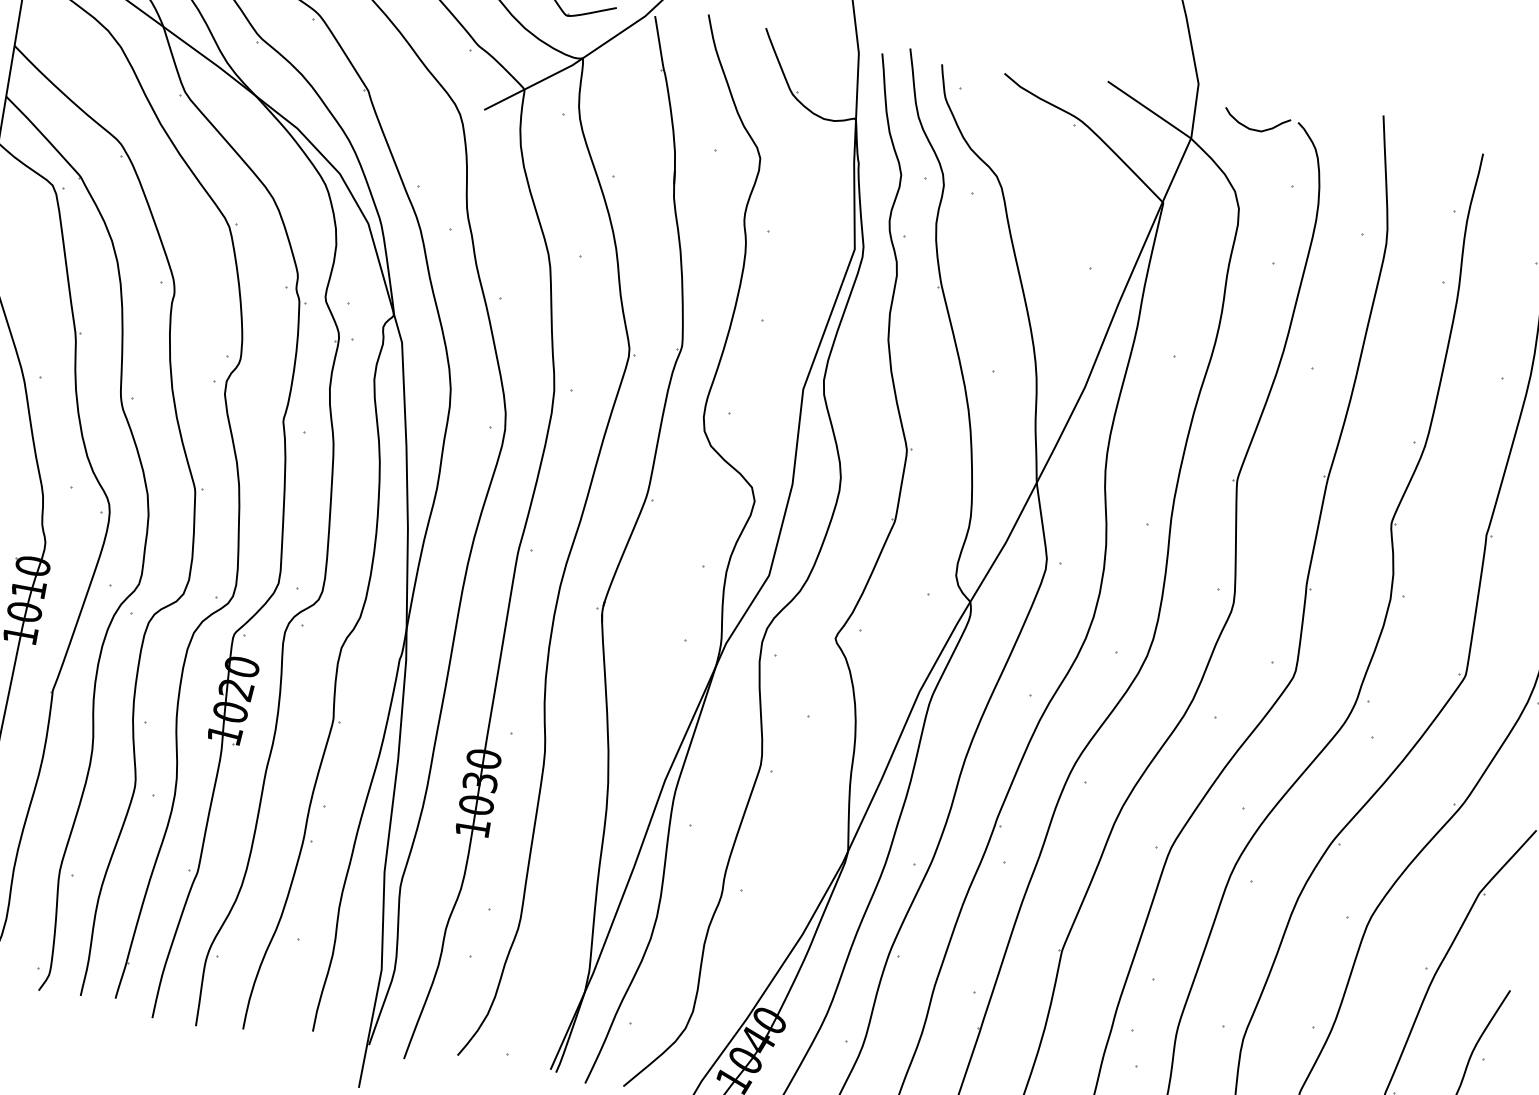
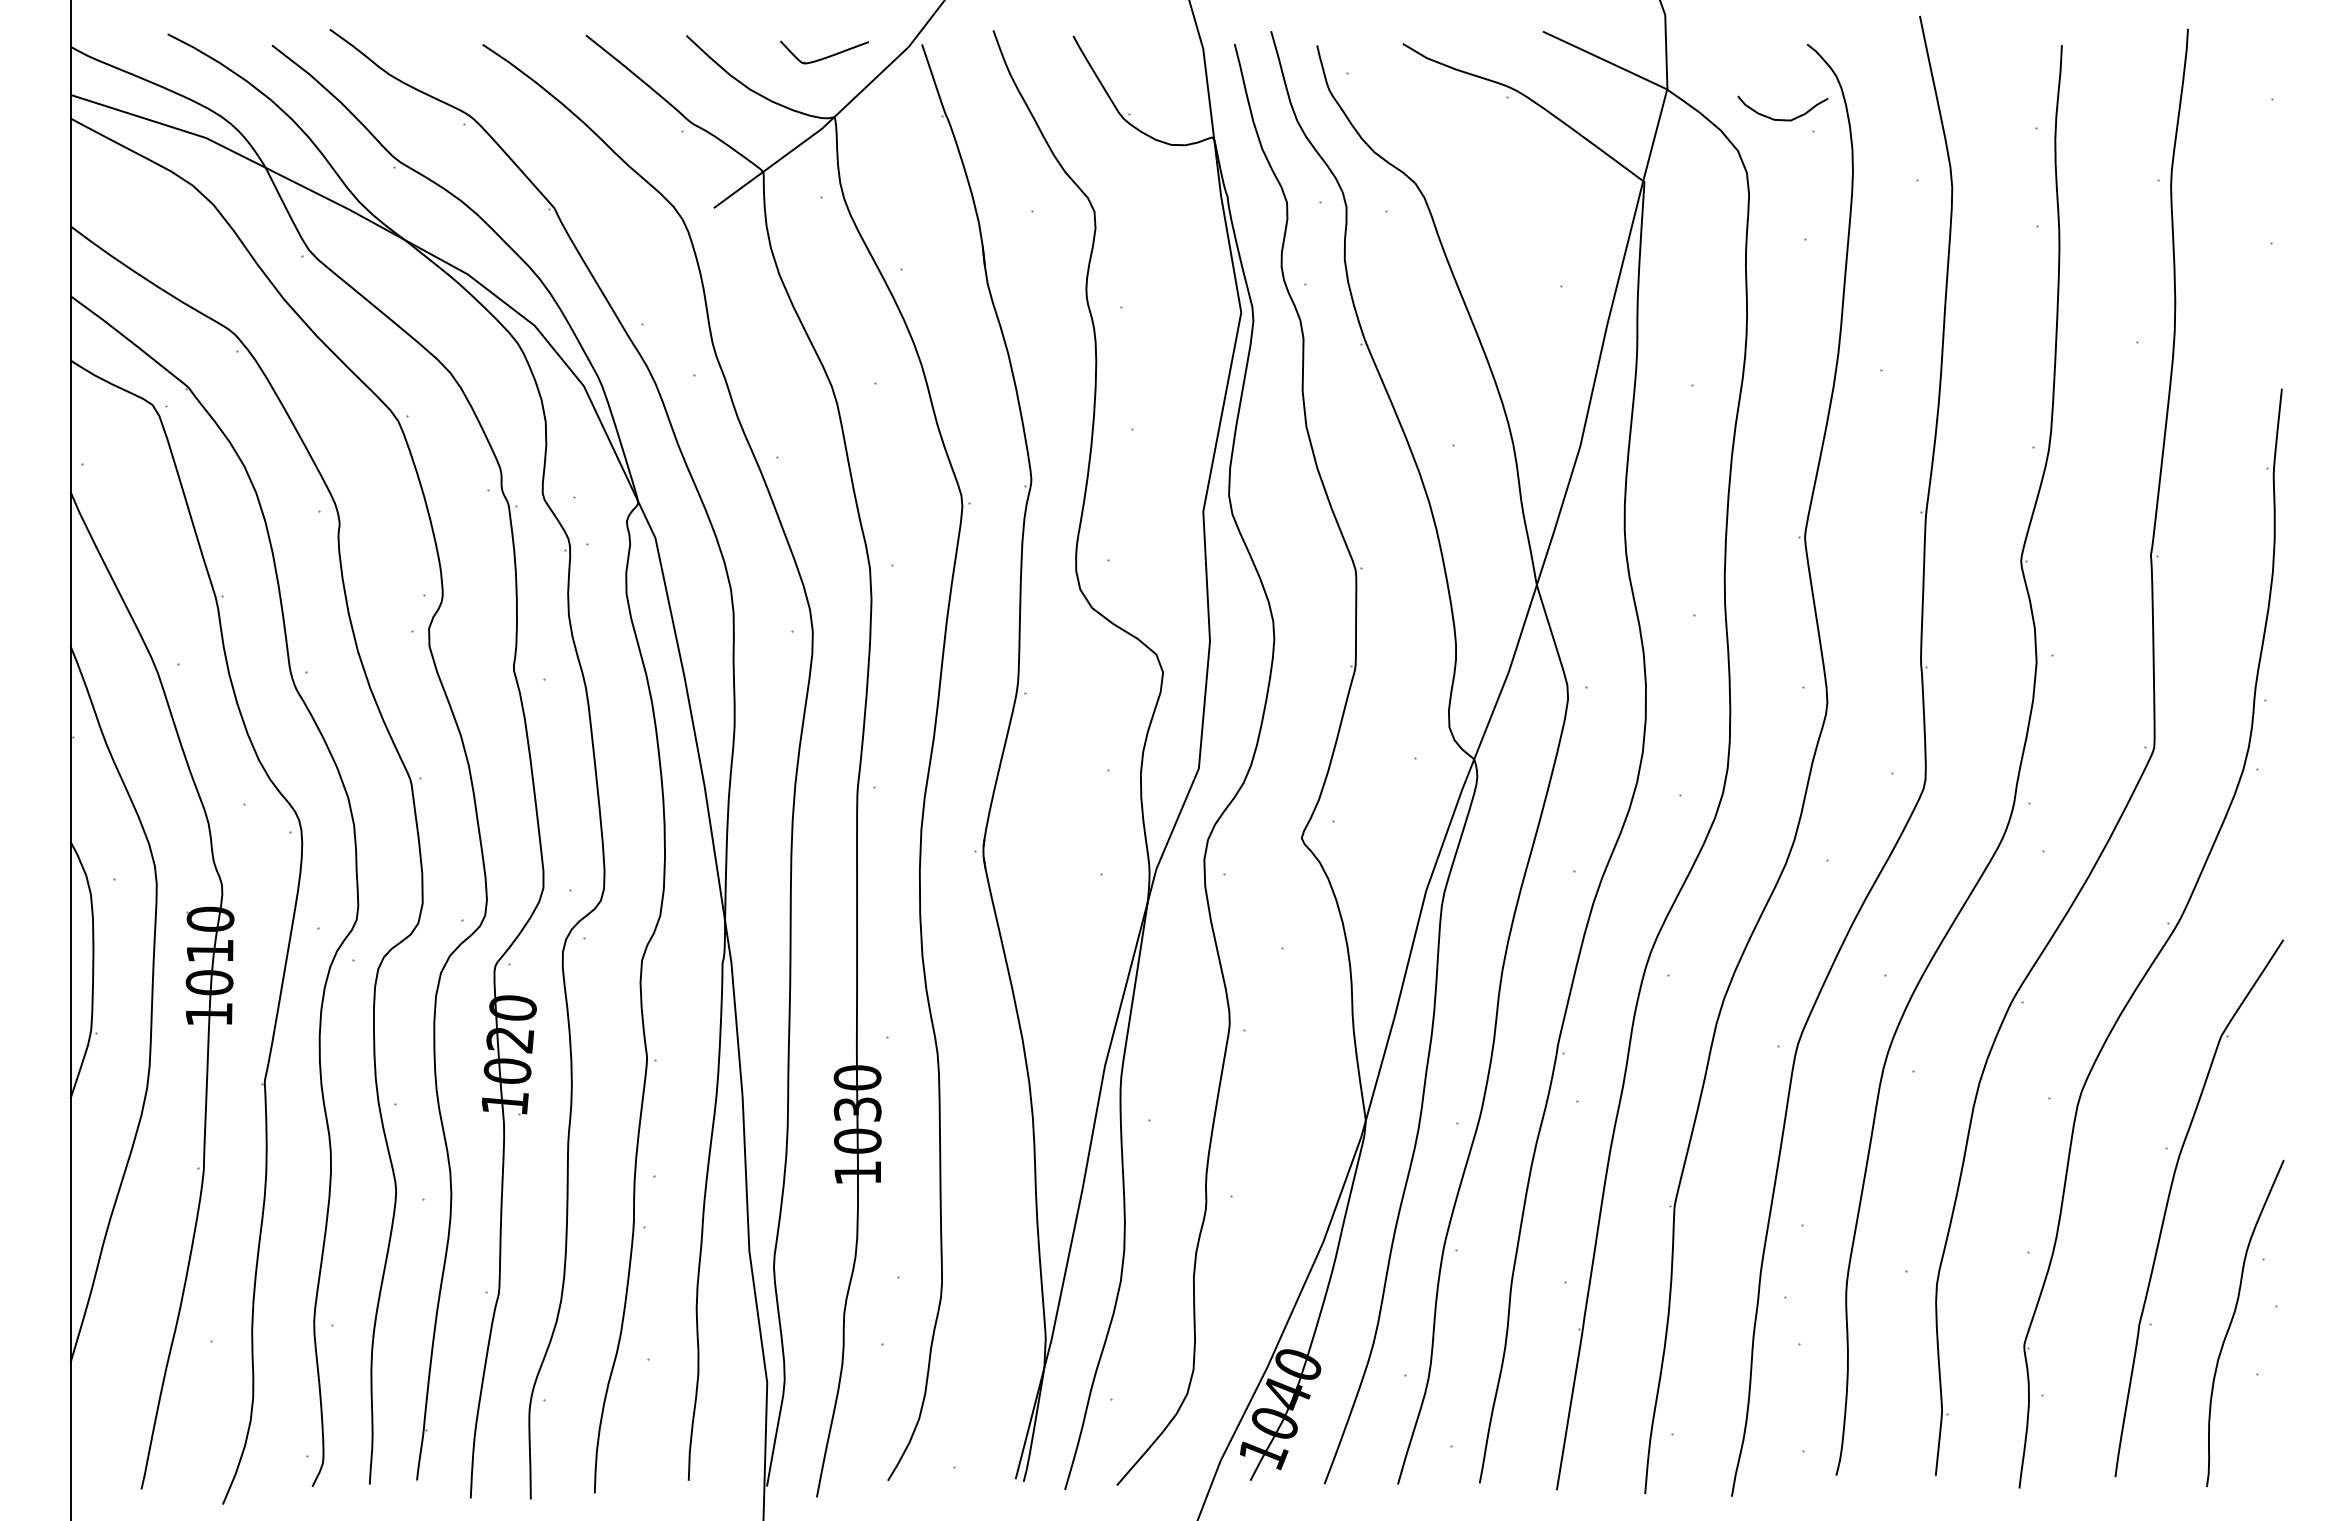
curve: (1255, 129) -> (1782, 119), moved

